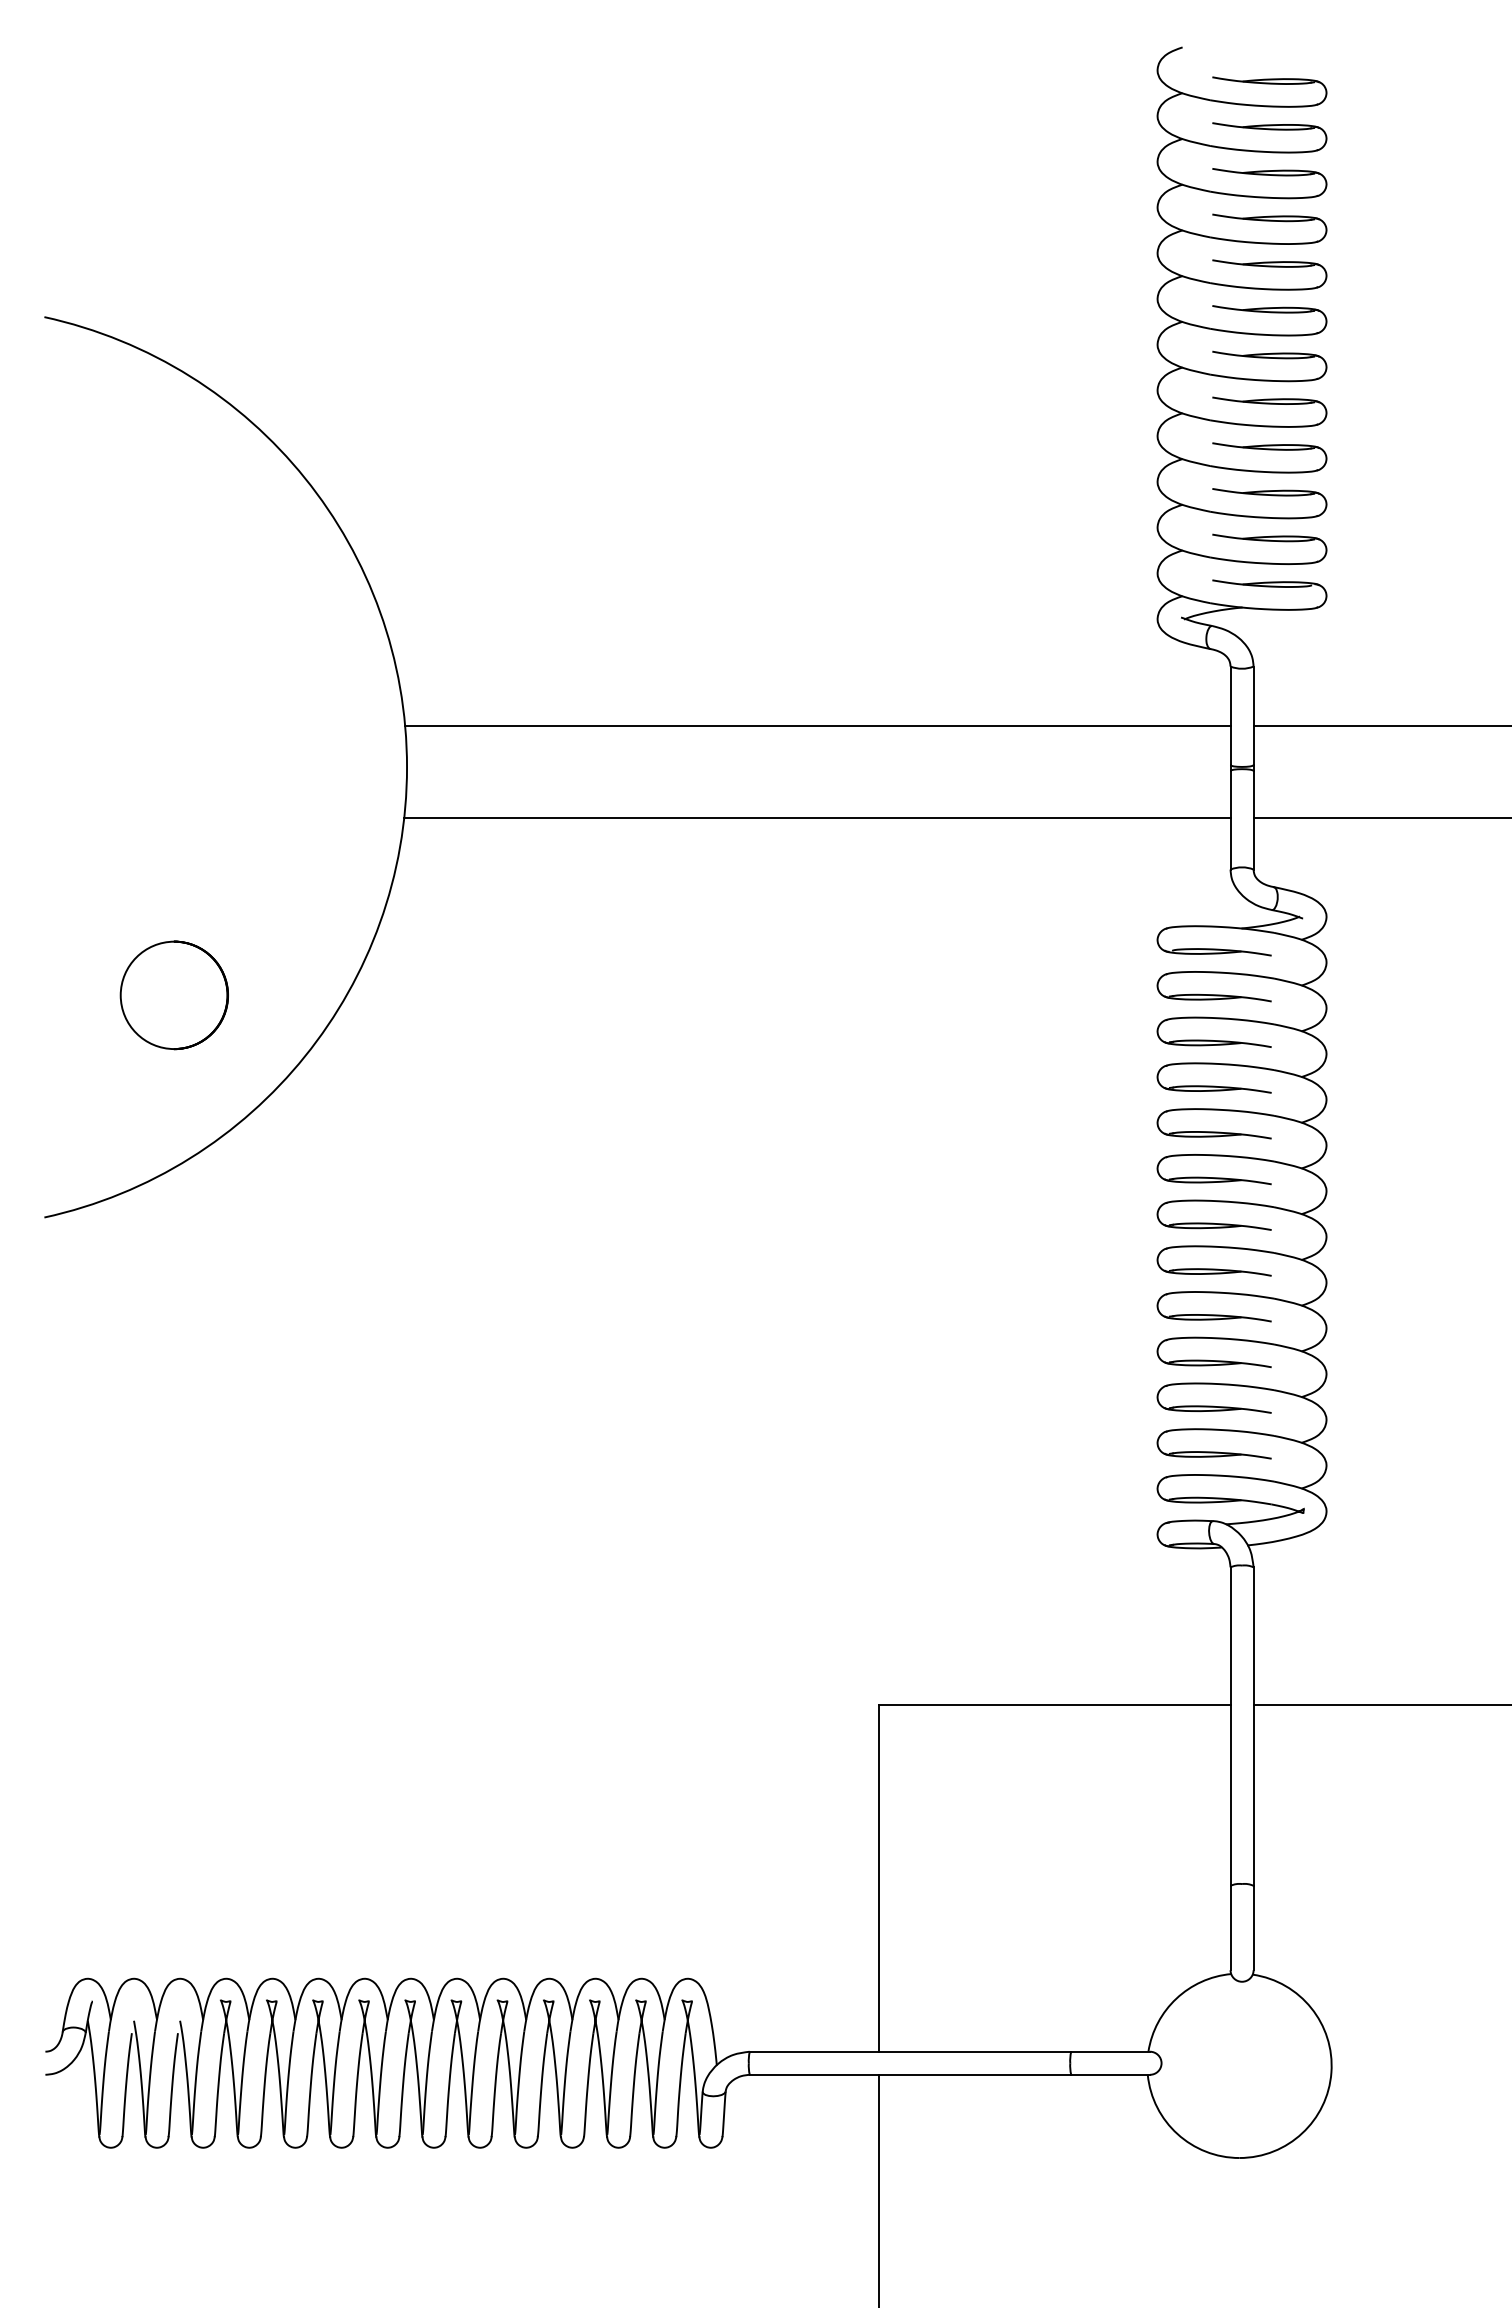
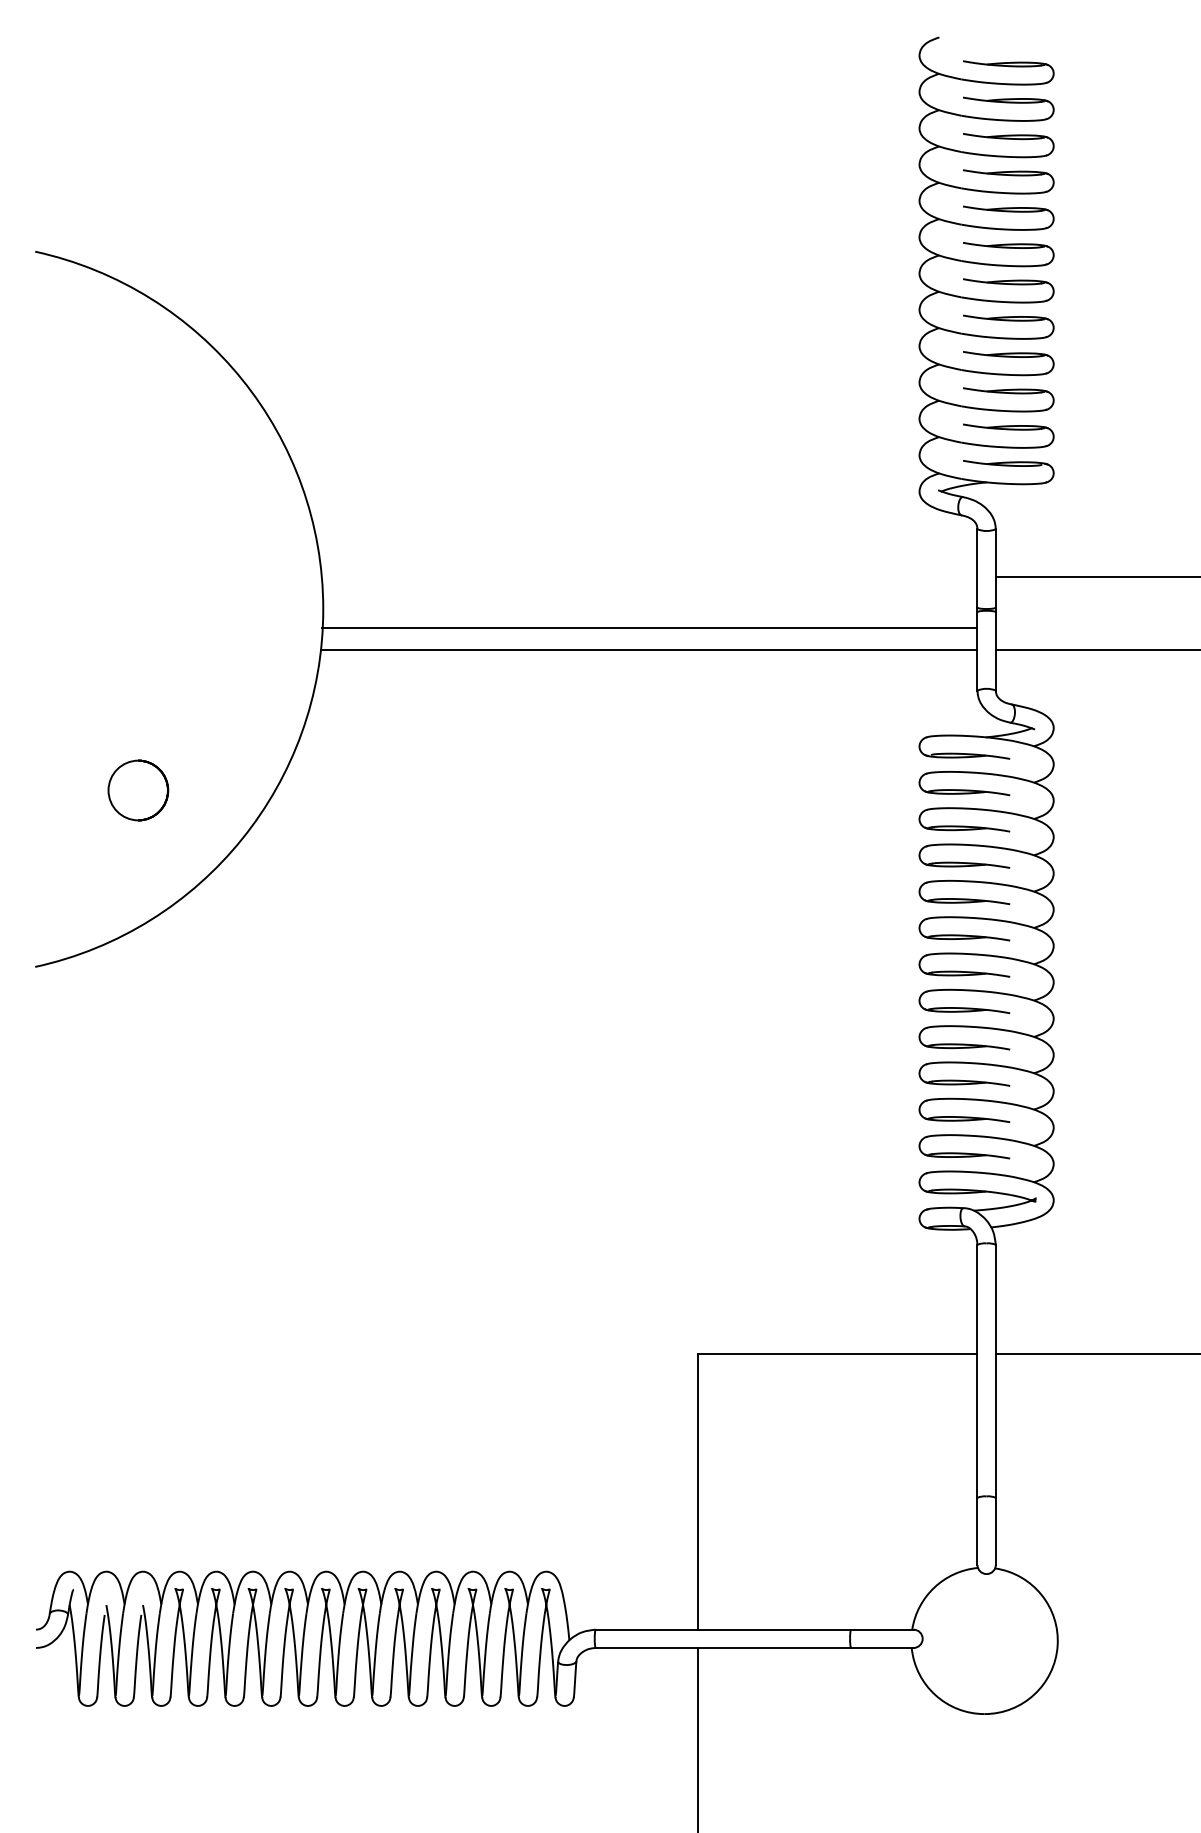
line: (817, 726) -> (649, 628), moved
part: (173, 995) -> (137, 790), size x0.7

